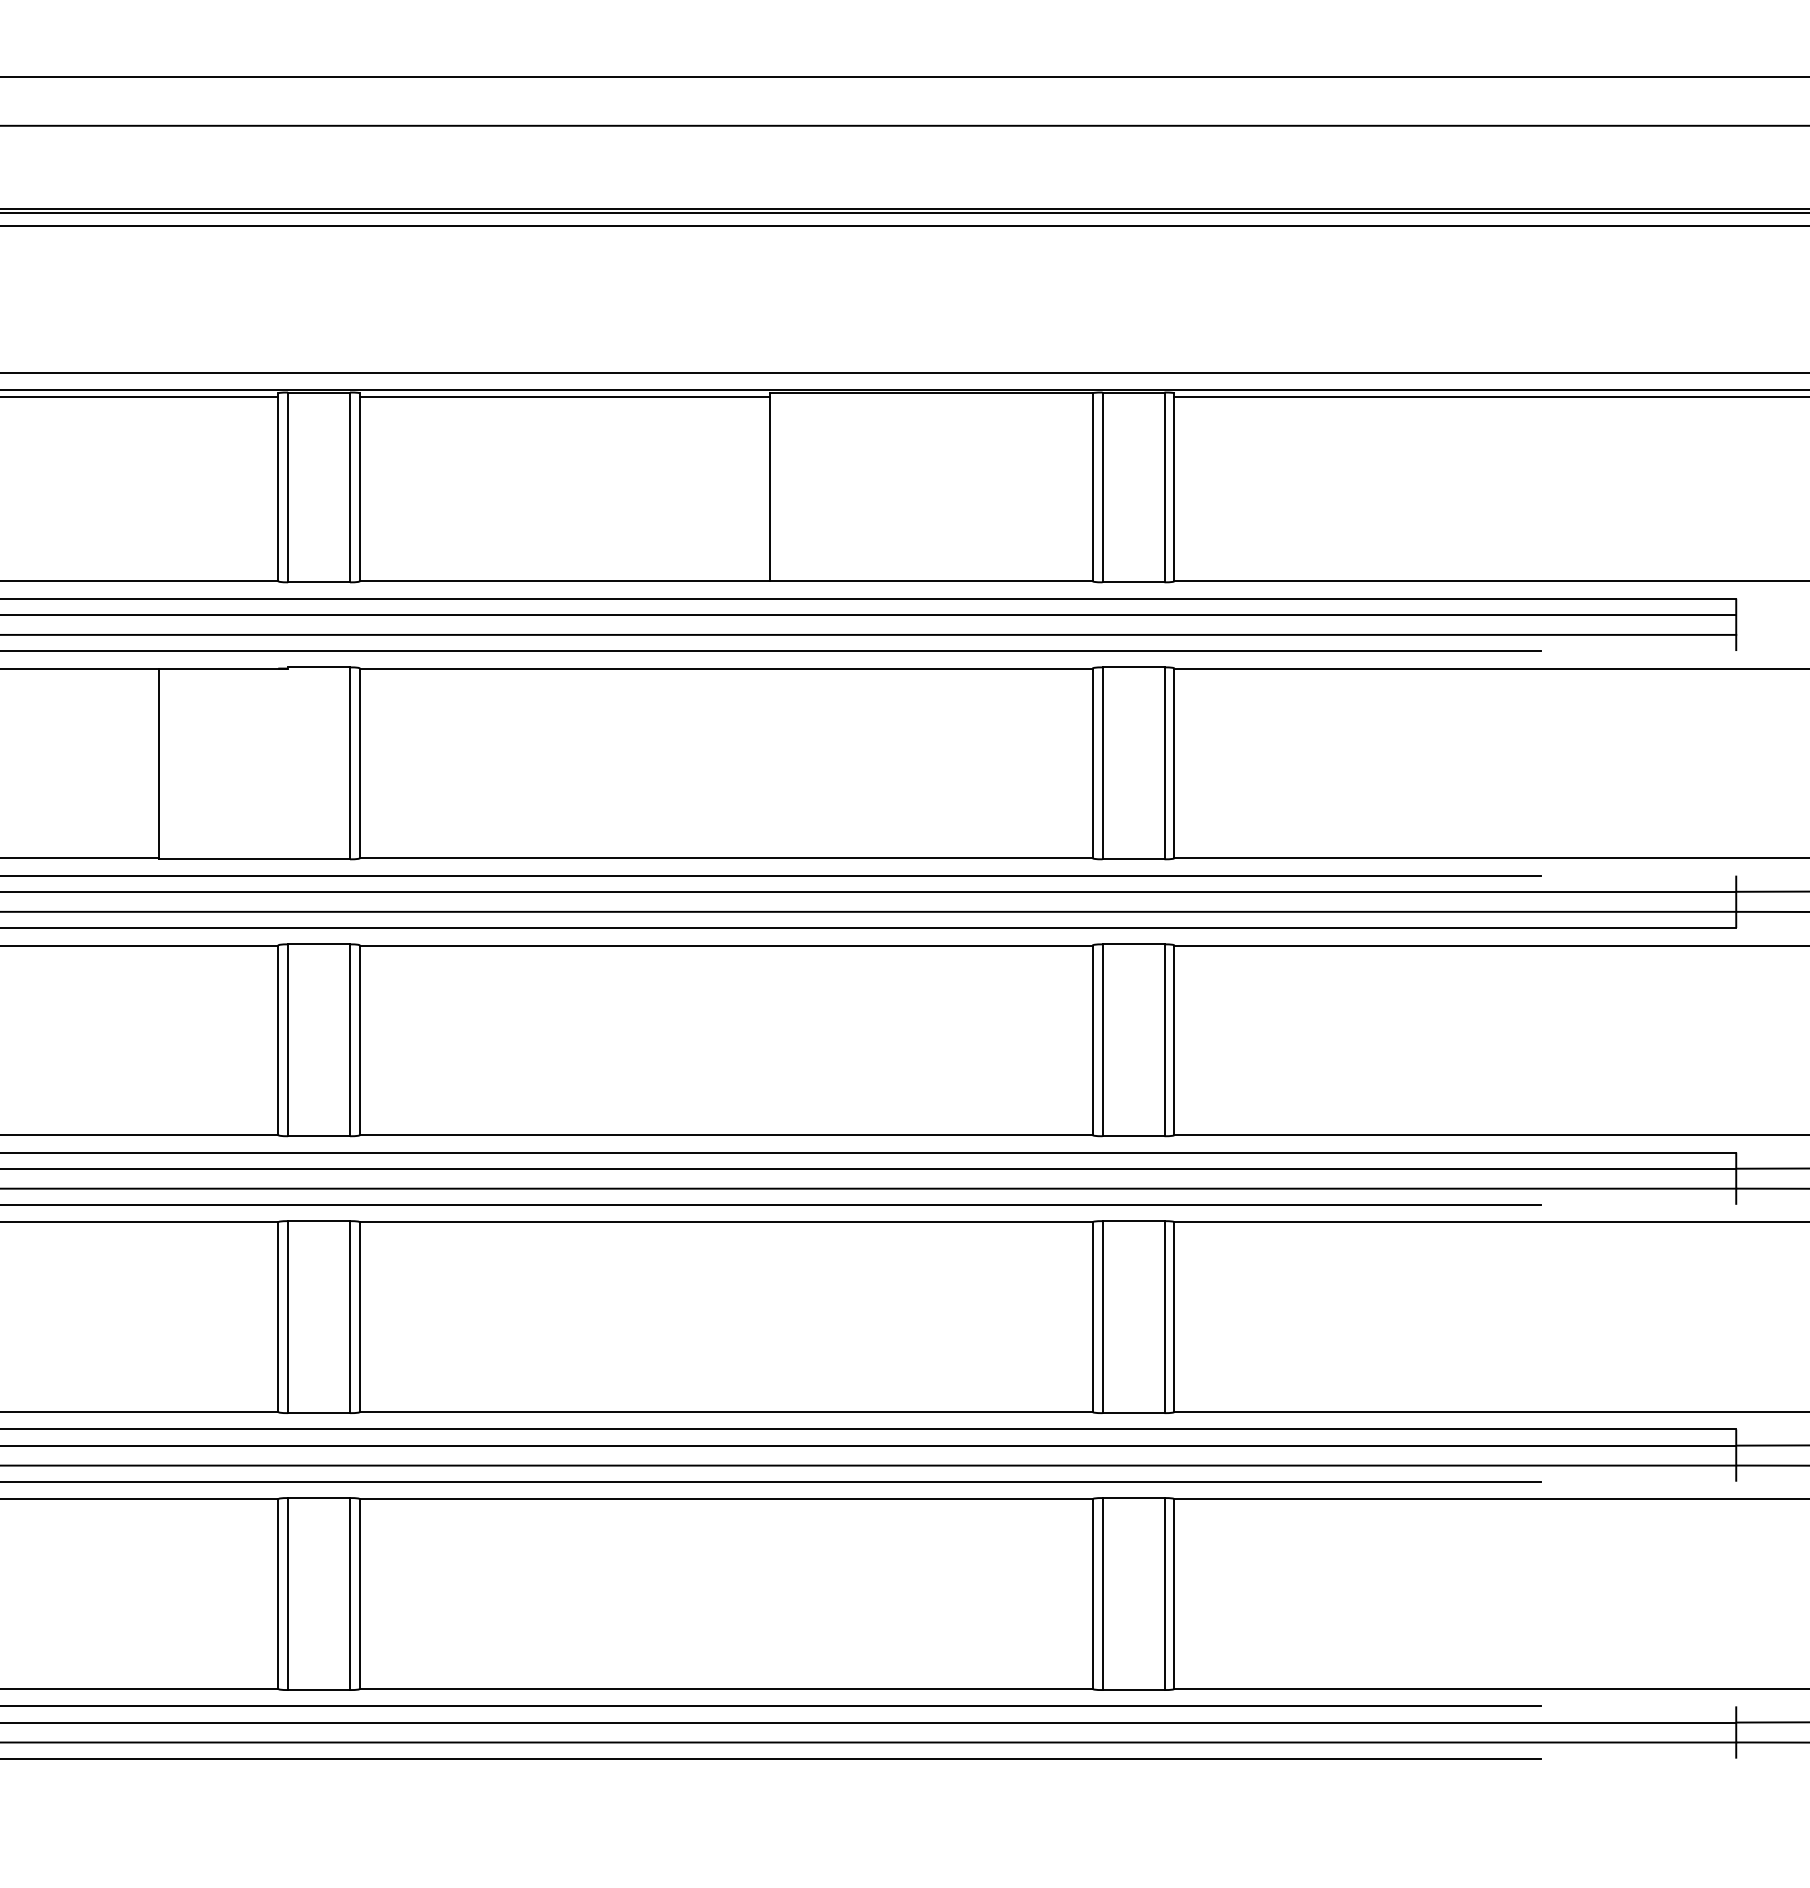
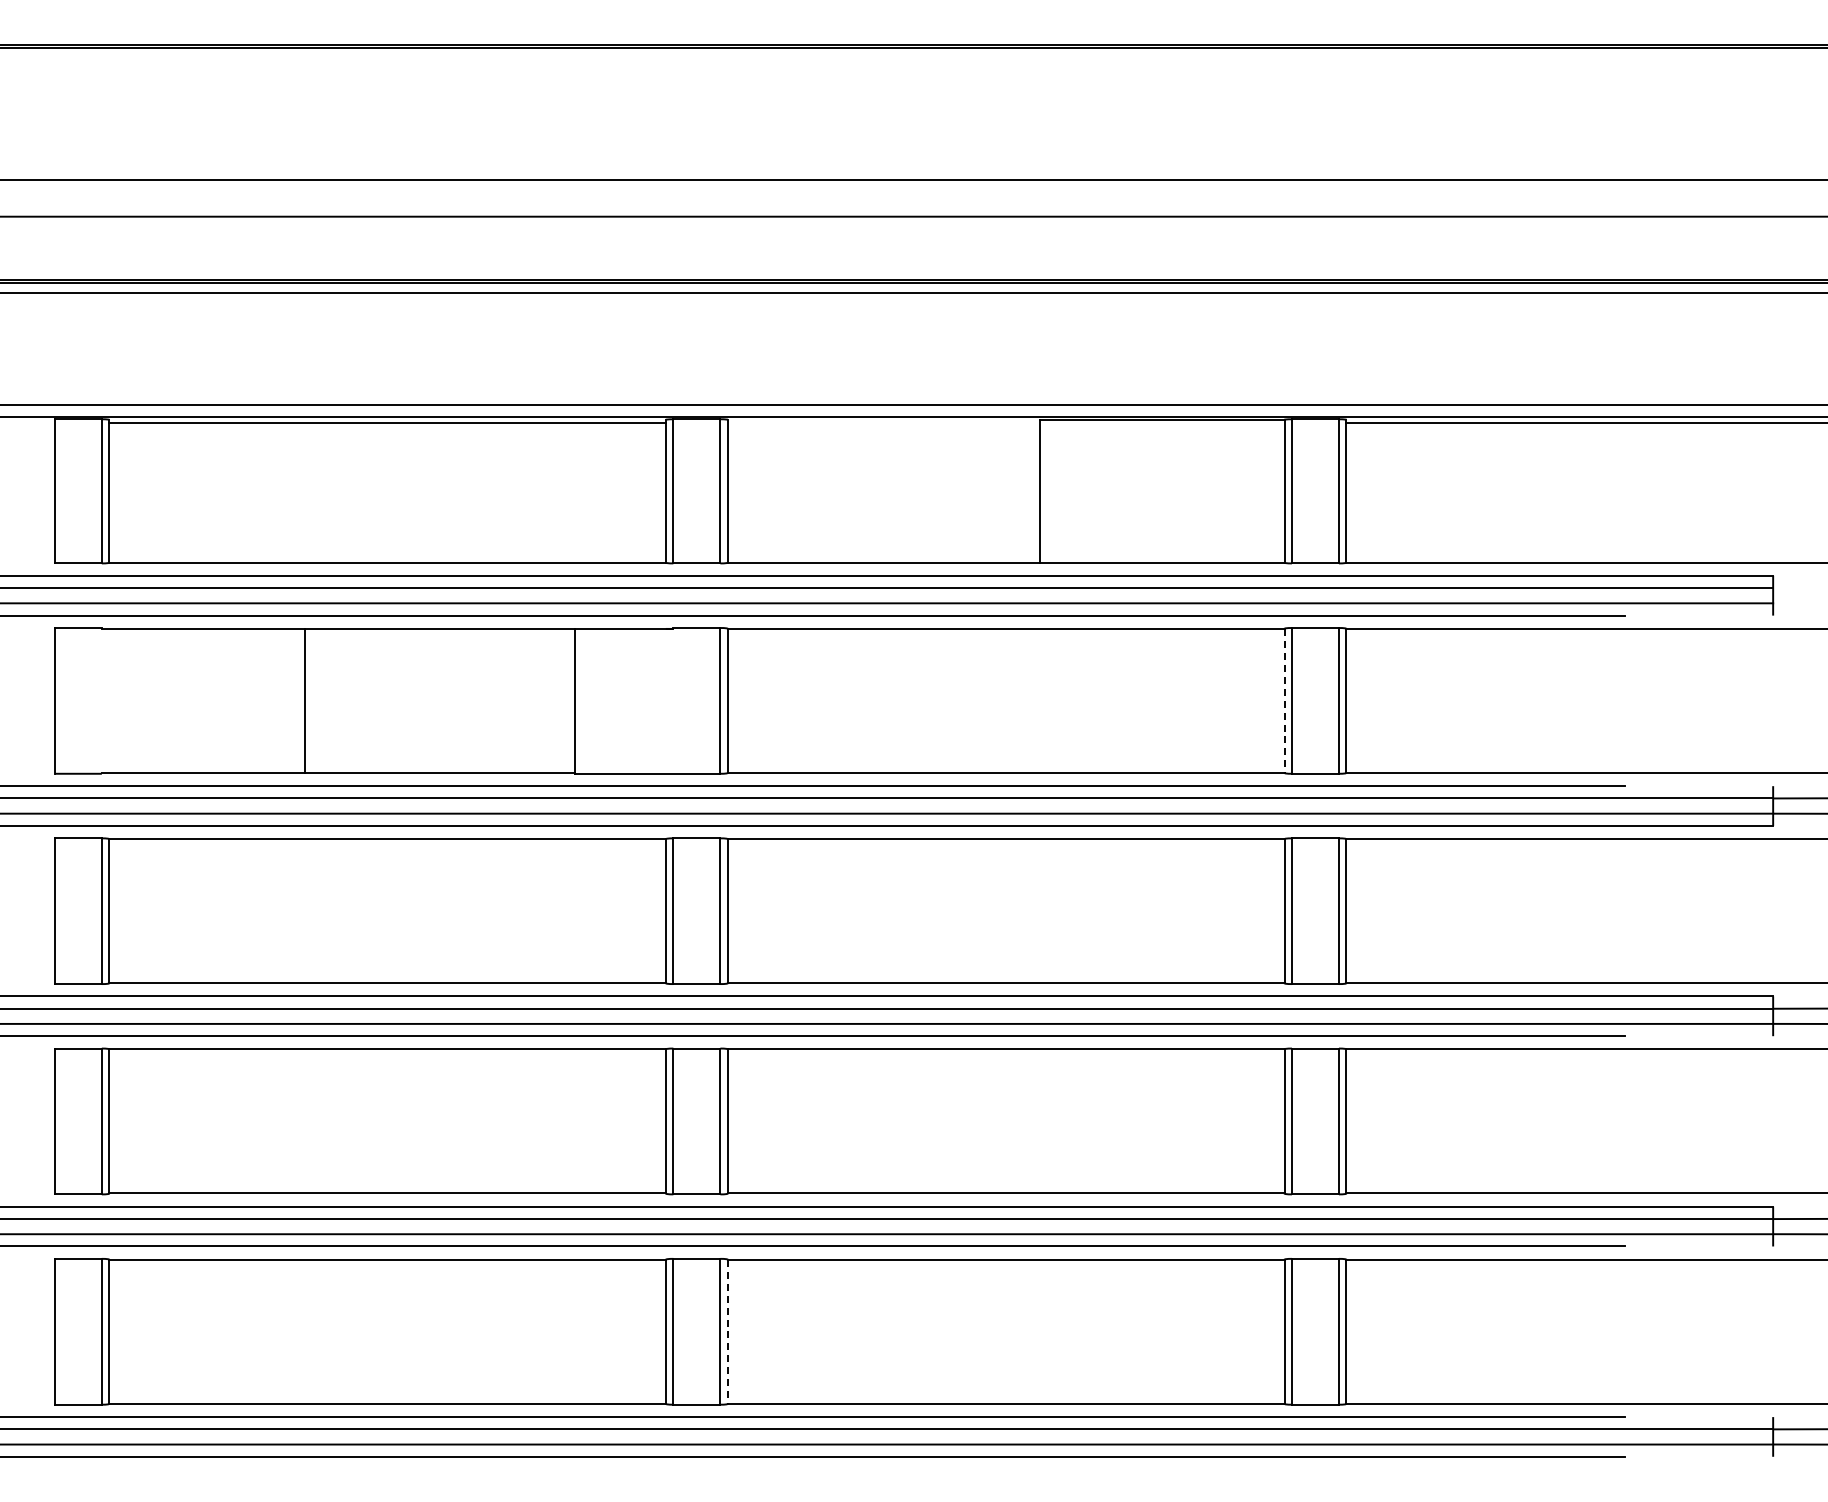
line: (564, 396) -> (883, 422), removed
line: (1092, 762) -> (1284, 700), solid -> dashed
line: (359, 1593) -> (727, 1331), solid -> dashed

